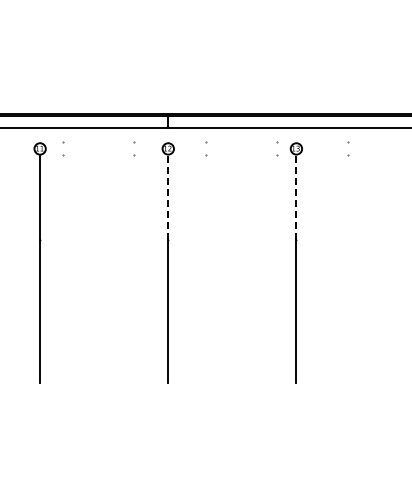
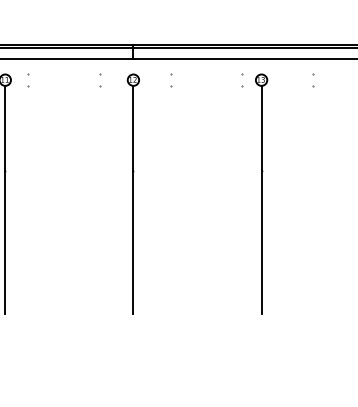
line: (168, 197) -> (133, 128), dashed -> solid
line: (296, 197) -> (261, 128), dashed -> solid

